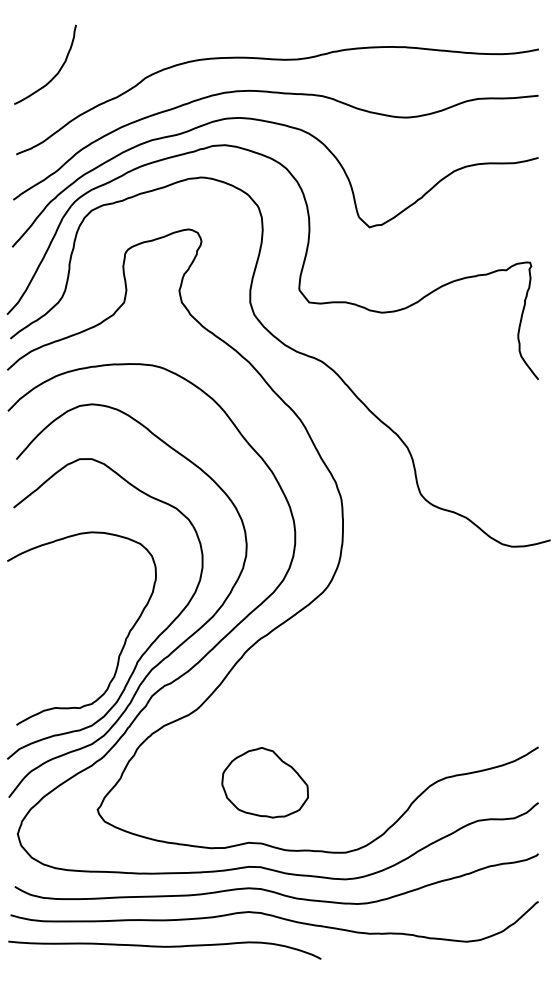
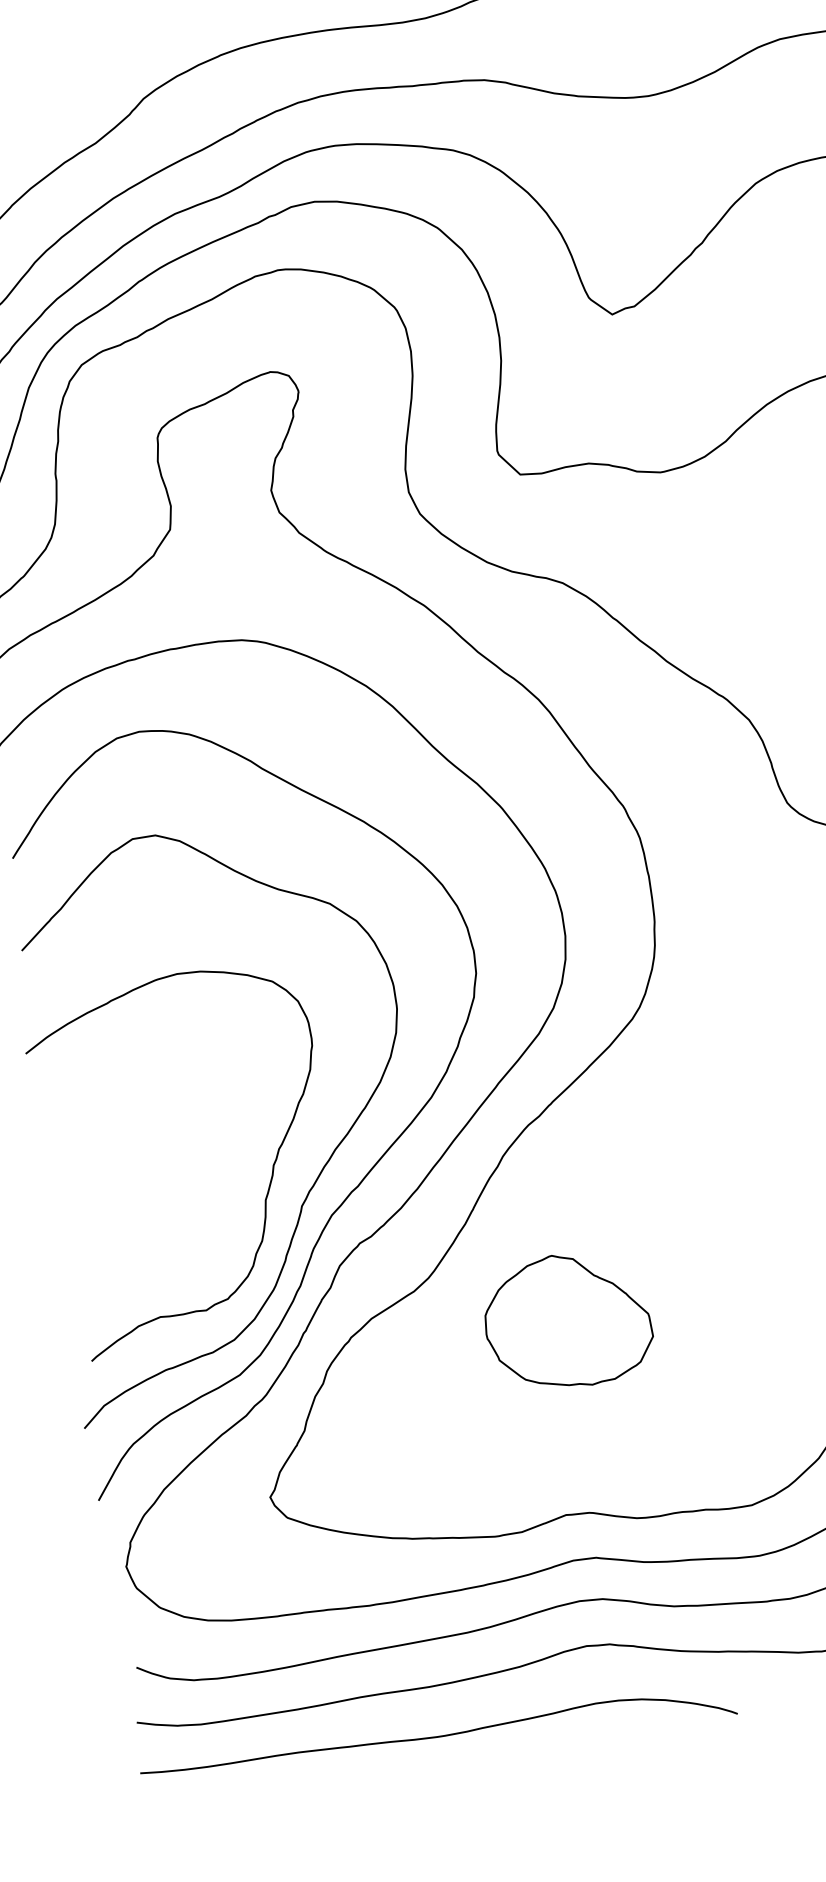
part: (264, 782) -> (566, 1320), moved

